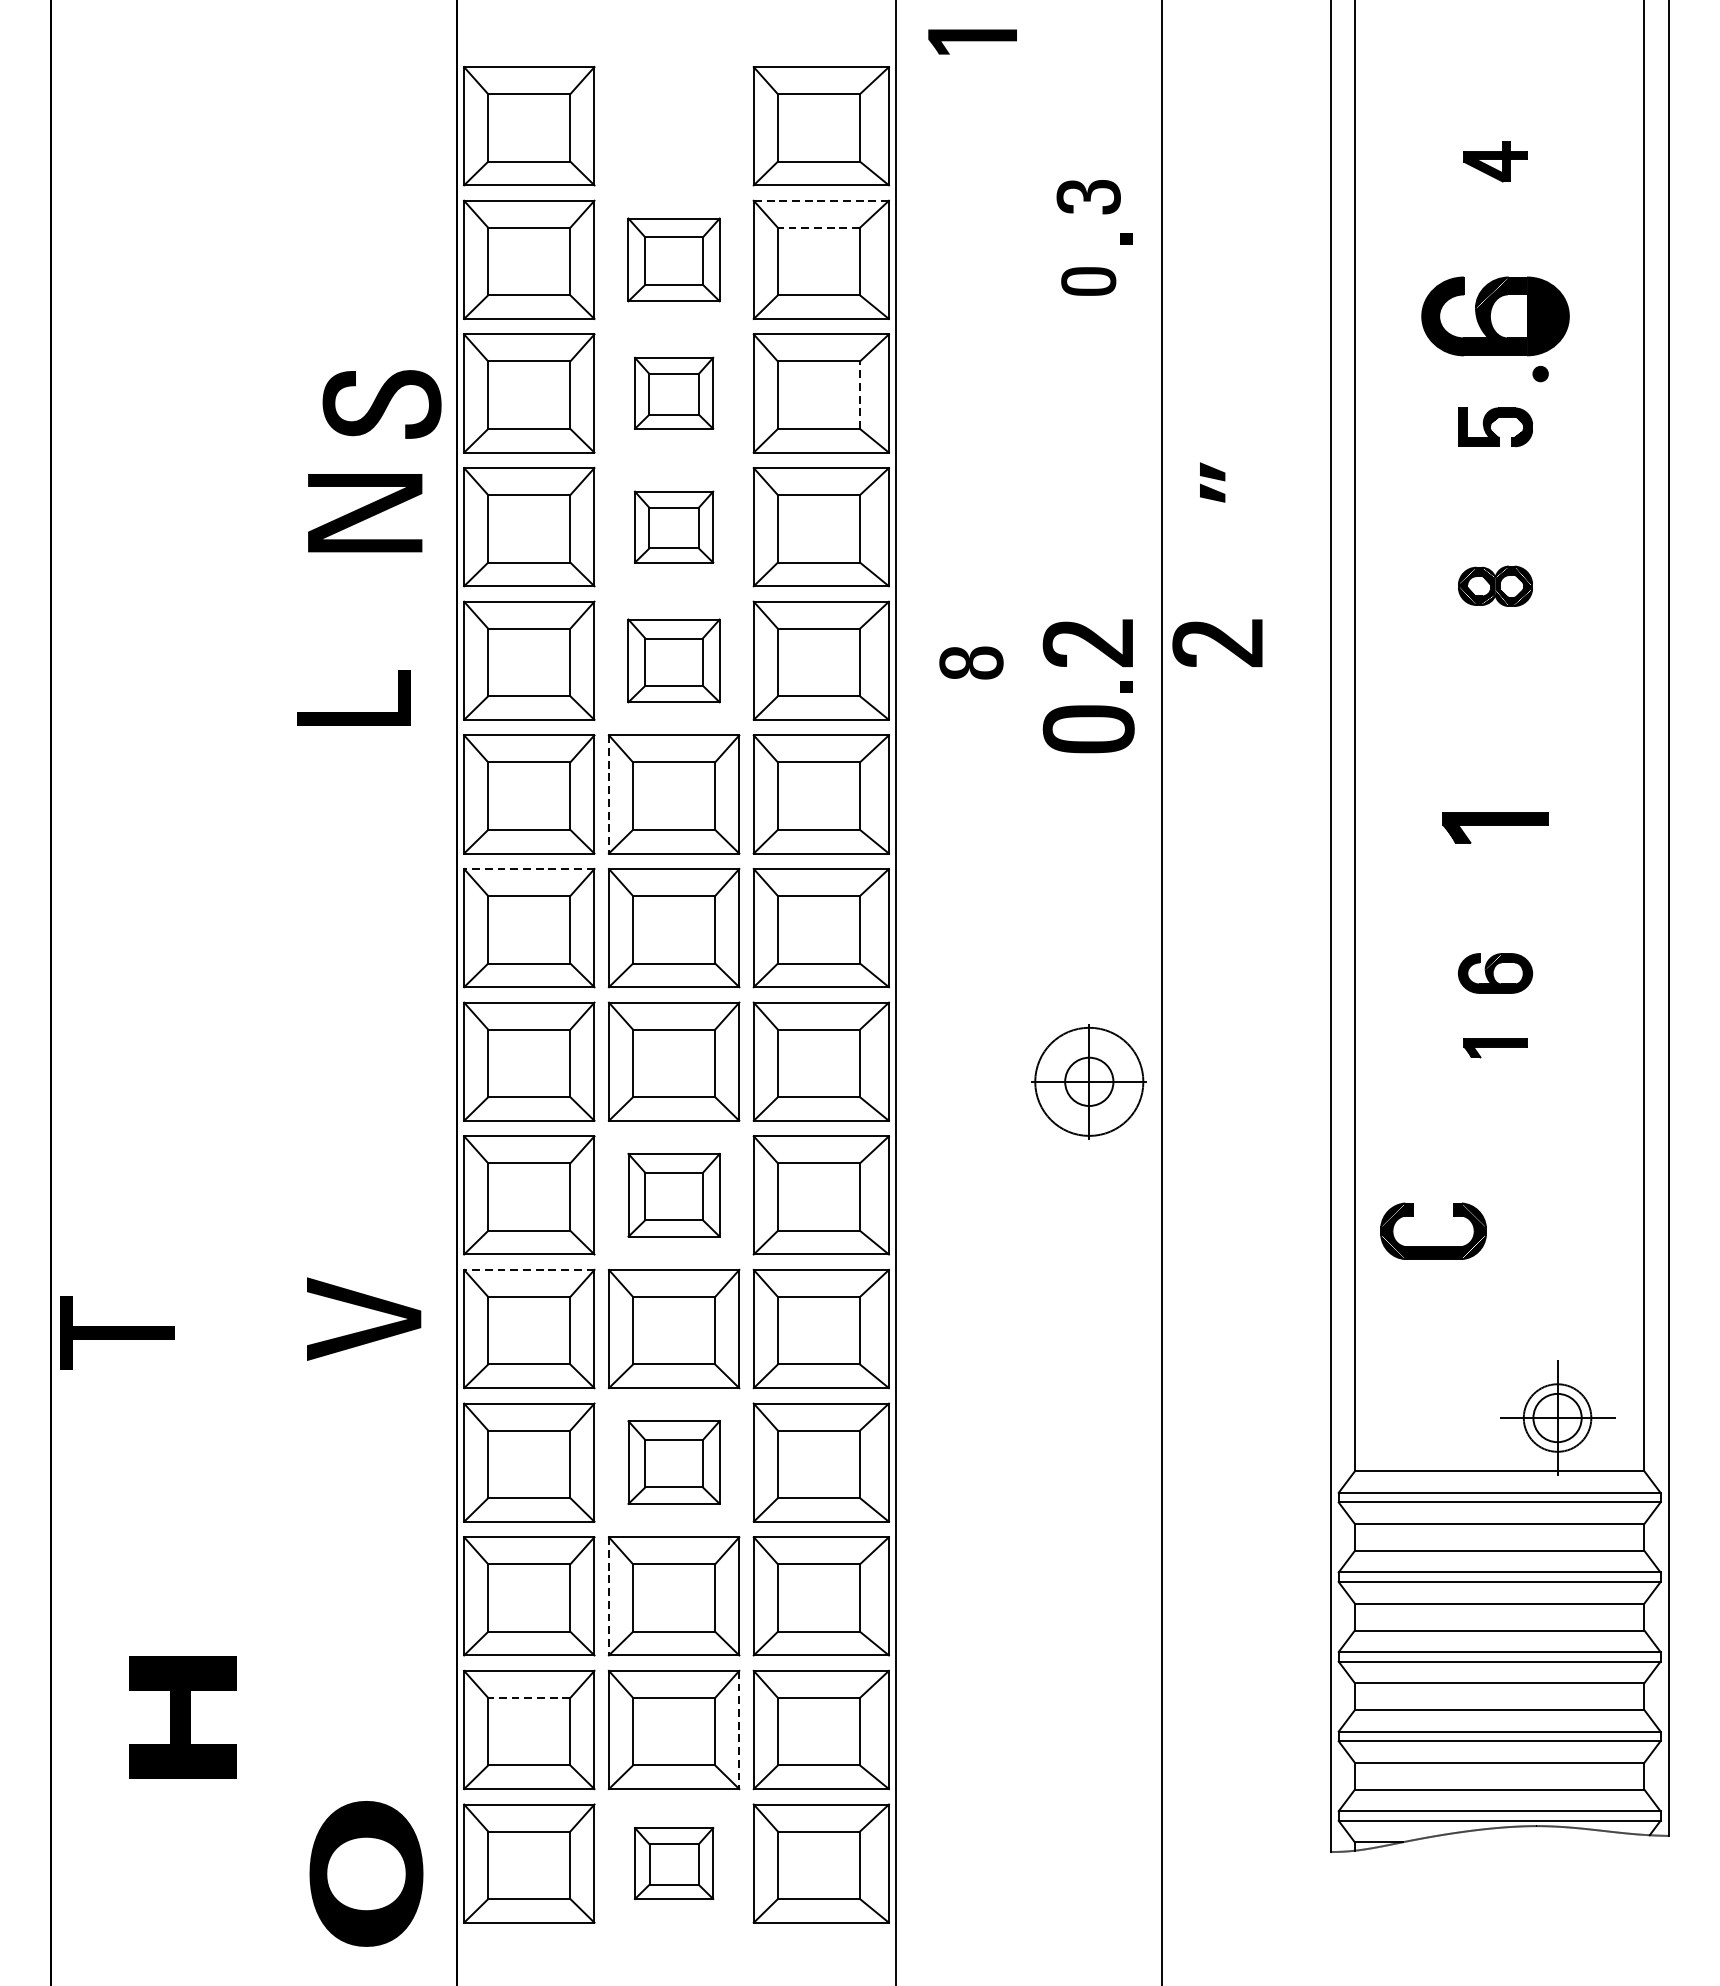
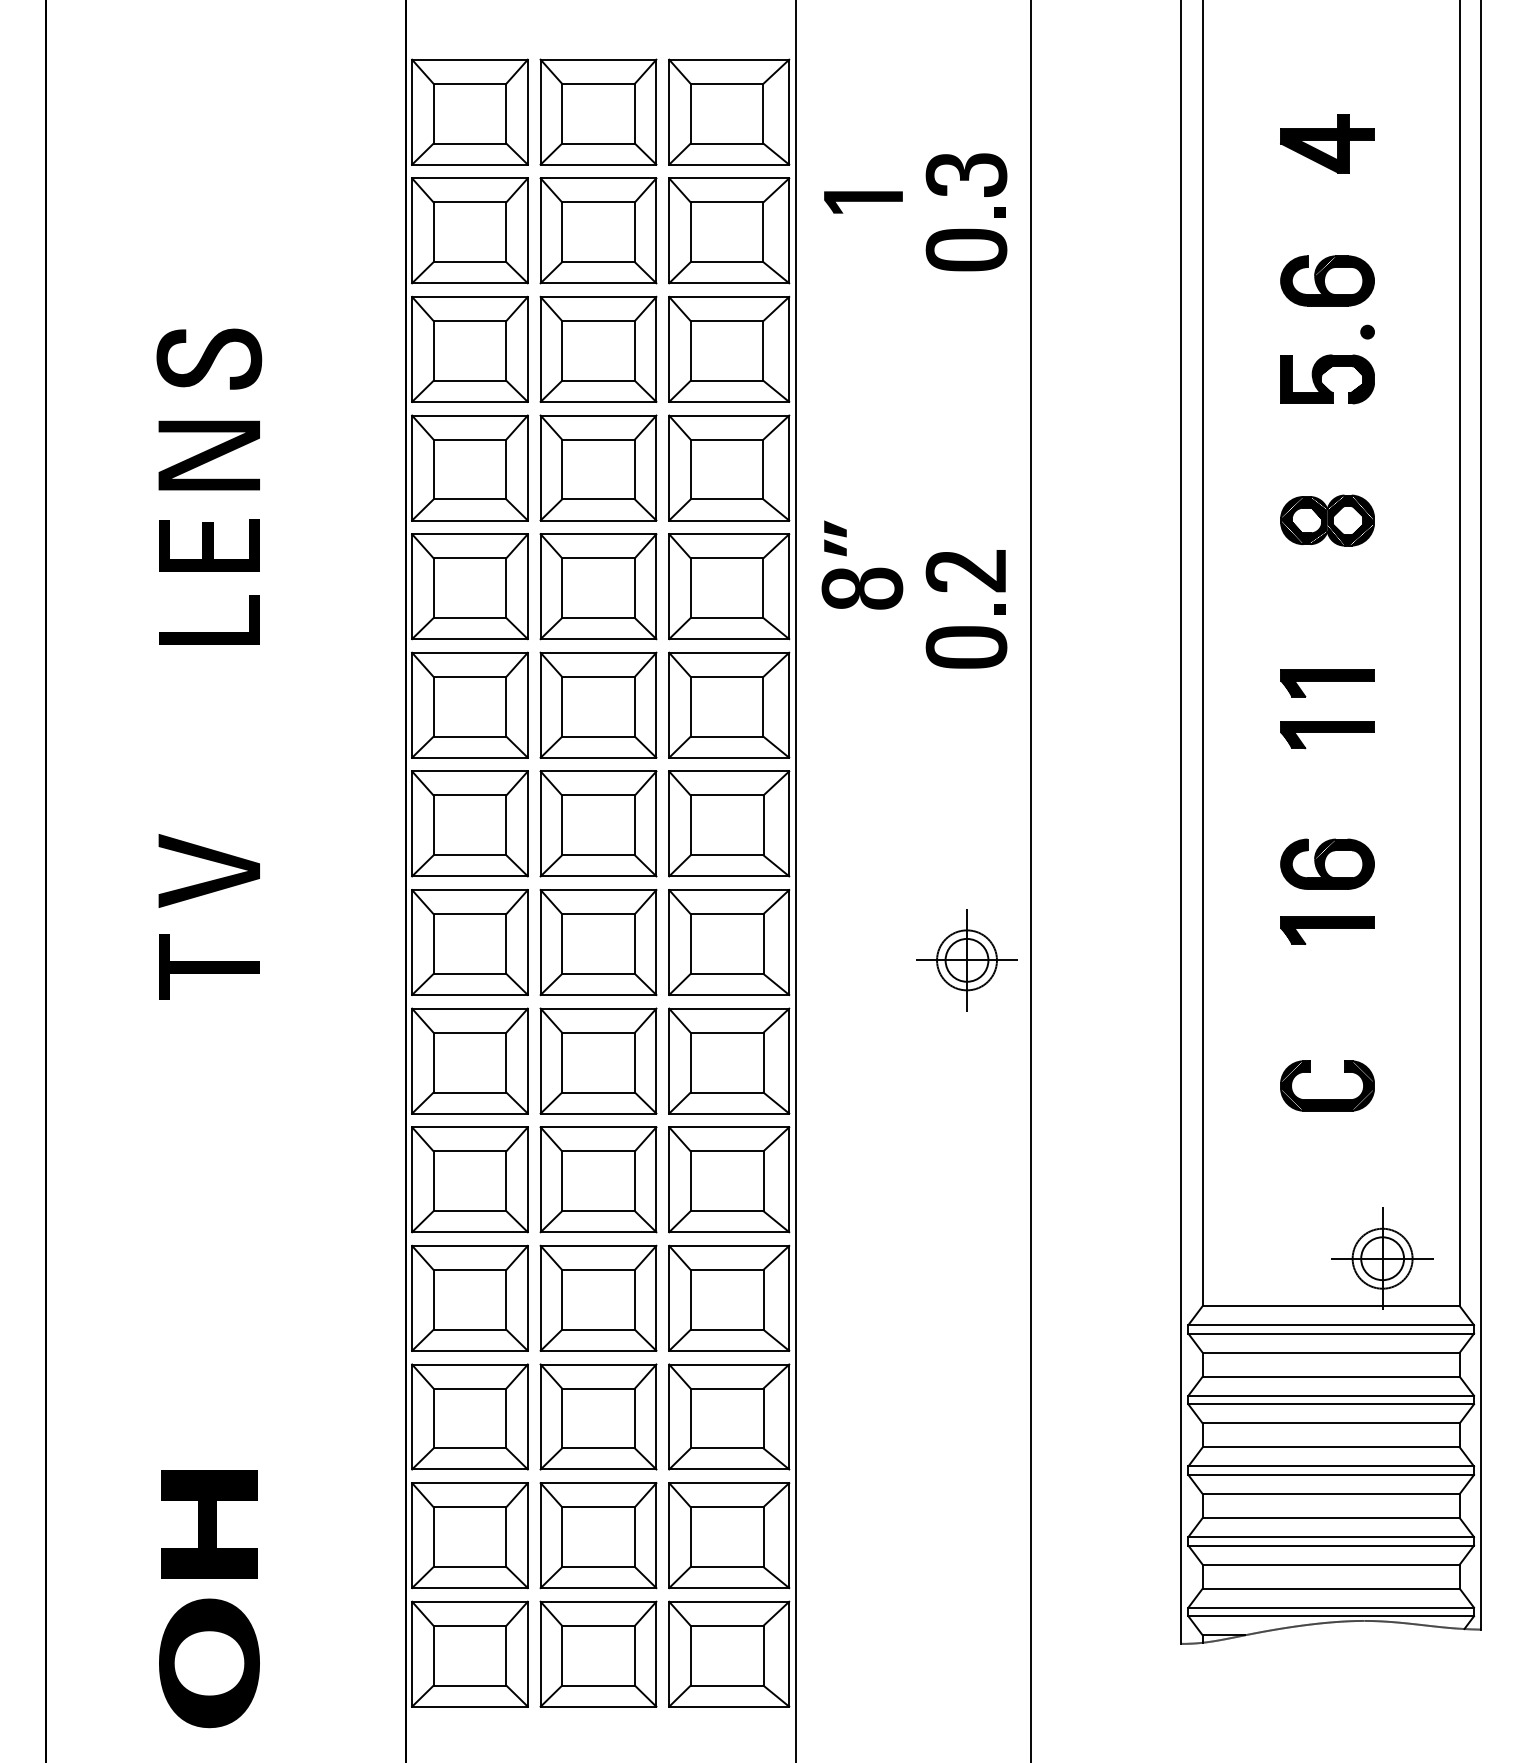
part: (972, 42) -> (863, 202), moved
part: (674, 125) -> (598, 111), added
part: (1495, 161) -> (1327, 143), size x1.67
part: (1088, 196) -> (966, 174), size x1.43
line: (821, 200) -> (729, 178), dashed -> solid
line: (818, 227) -> (726, 202), dashed -> solid
part: (674, 259) -> (598, 230), size x1.43
part: (1088, 280) -> (966, 249), size x1.67
part: (1495, 315) -> (1327, 280), size x0.71
part: (674, 392) -> (598, 348), size x1.67
line: (860, 394) -> (763, 350), dashed -> solid
part: (382, 403) -> (209, 358), moved
part: (1495, 427) -> (1327, 379), size x1.43
part: (1212, 482) -> (835, 538), moved
part: (364, 513) -> (208, 455), moved
part: (674, 526) -> (598, 467), size x1.67
part: (1495, 586) -> (1327, 520), size x1.43
fill: (235, 613) -> (209, 544), added
part: (1217, 643) -> (1080, 571), removed
part: (674, 660) -> (598, 586), size x1.43
part: (971, 662) -> (862, 588), size x1.43
part: (354, 712) -> (209, 632), moved
part: (1495, 769) -> (1327, 683), added
line: (608, 794) -> (540, 705), dashed -> solid
line: (529, 869) -> (470, 771), dashed -> solid
part: (1495, 972) -> (1327, 863), size x1.43
part: (1495, 1048) -> (1327, 930), size x1.67
circle: (1089, 1082) -> (967, 960), size x0.62
part: (674, 1194) -> (598, 1060), size x1.43
part: (1433, 1246) -> (1327, 1099), moved
line: (529, 1270) -> (470, 1127), dashed -> solid
part: (367, 1308) -> (212, 861), moved
part: (117, 1332) -> (209, 966), moved
part: (674, 1461) -> (598, 1297), size x1.43
line: (608, 1596) -> (540, 1417), dashed -> solid
line: (528, 1698) -> (469, 1507), dashed -> solid
part: (182, 1717) -> (209, 1524), moved
line: (739, 1730) -> (656, 1536), dashed -> solid
part: (674, 1862) -> (598, 1653), size x1.67
part: (366, 1874) -> (209, 1663), moved

